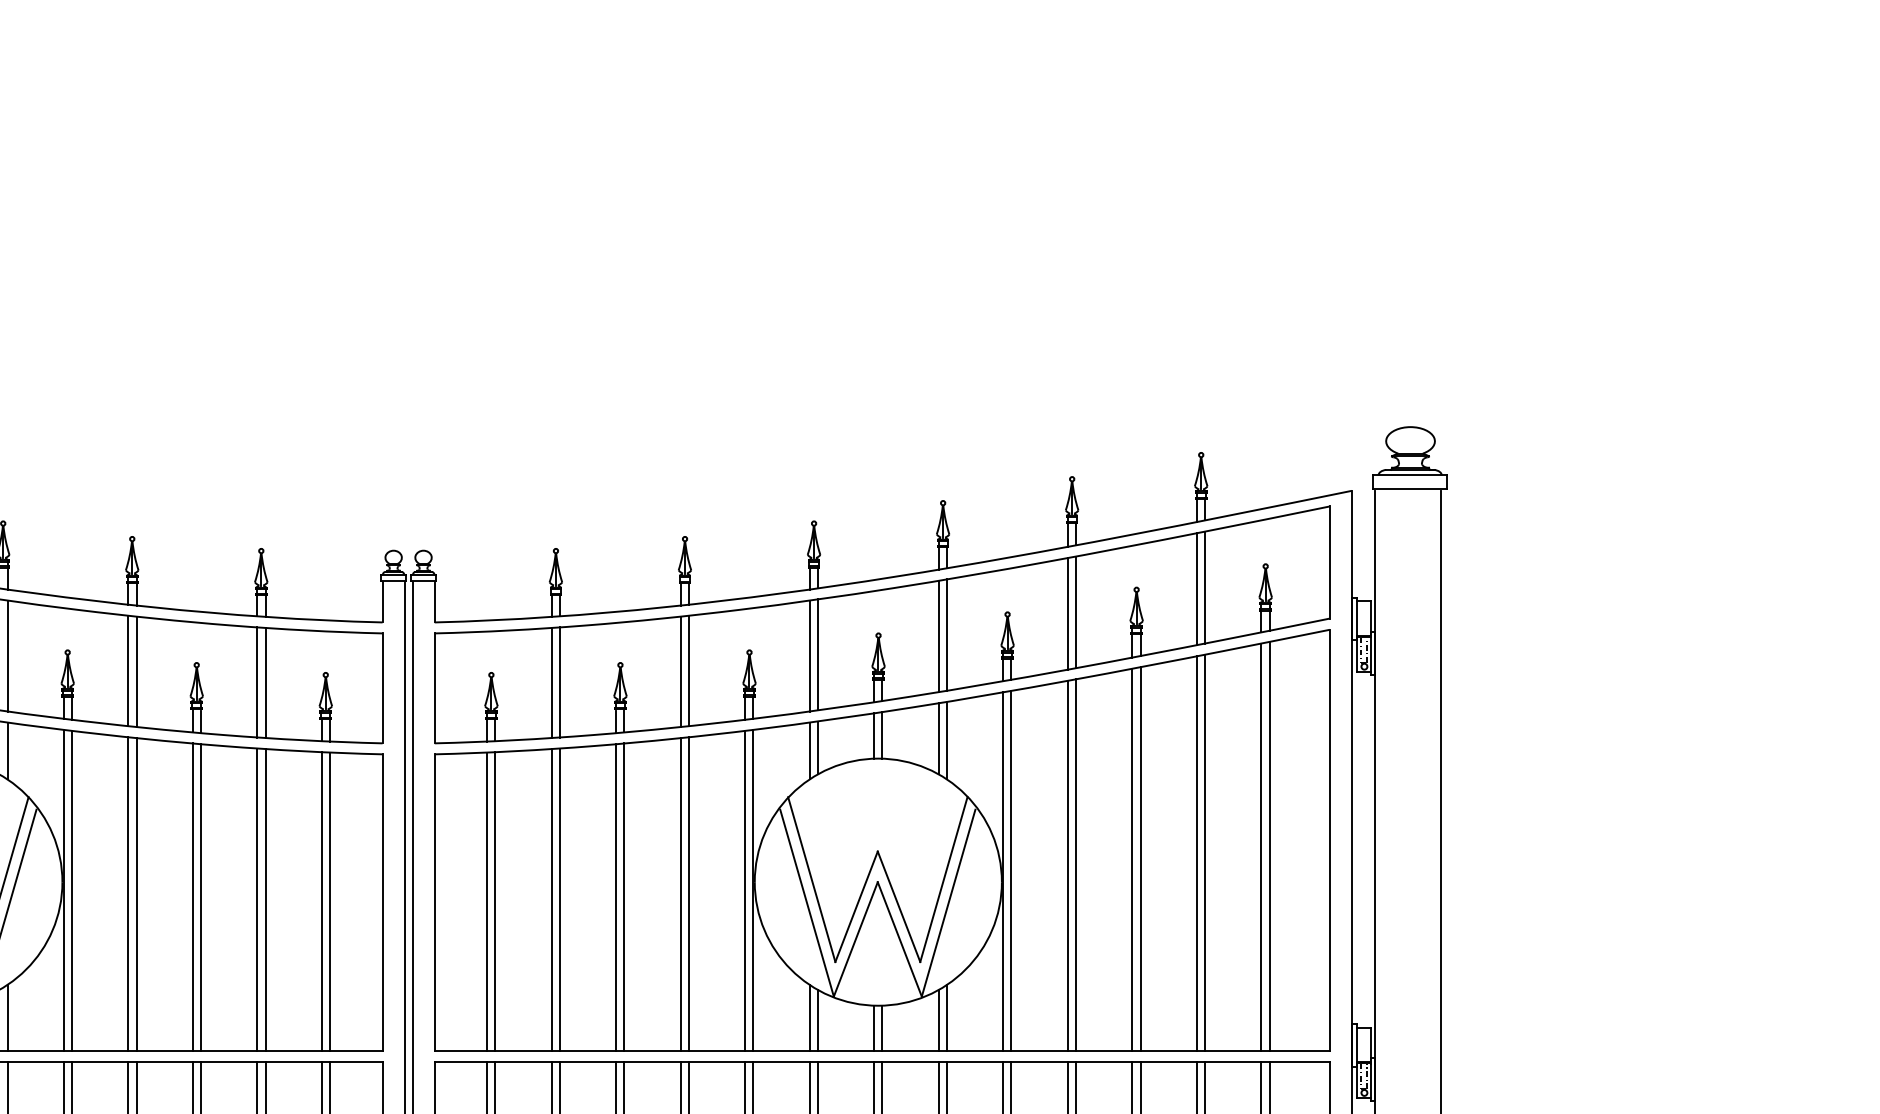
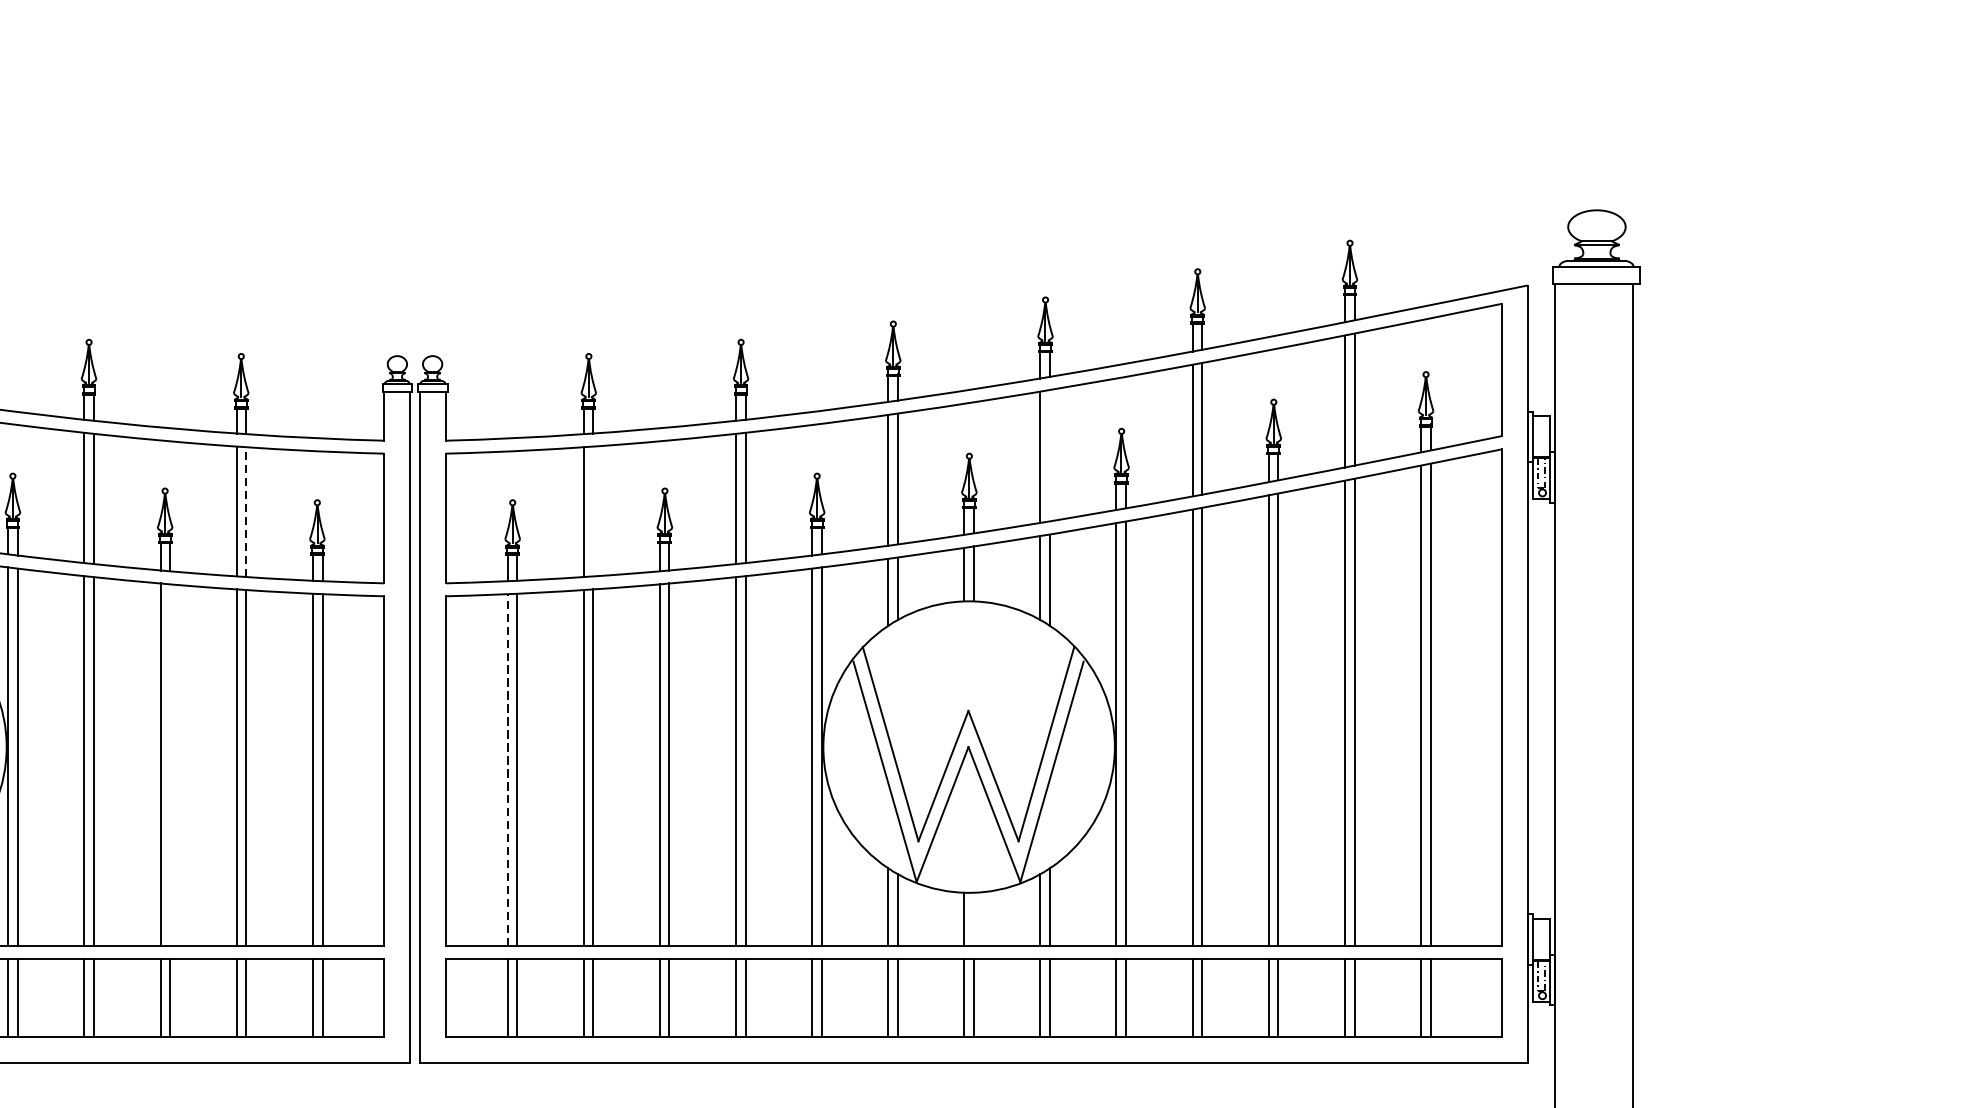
line: (946, 634) -> (1049, 454), removed
line: (265, 682) -> (246, 511), solid -> dashed
line: (559, 682) -> (593, 511), removed
line: (201, 897) -> (170, 765), removed
line: (487, 901) -> (508, 769), solid -> dashed
line: (882, 1027) -> (974, 918), removed

